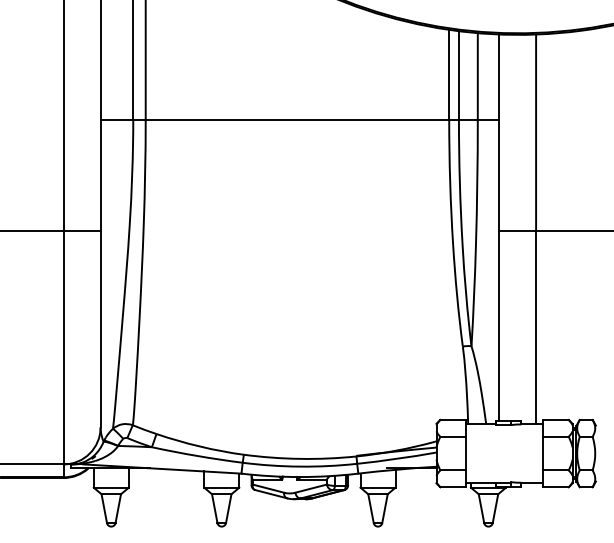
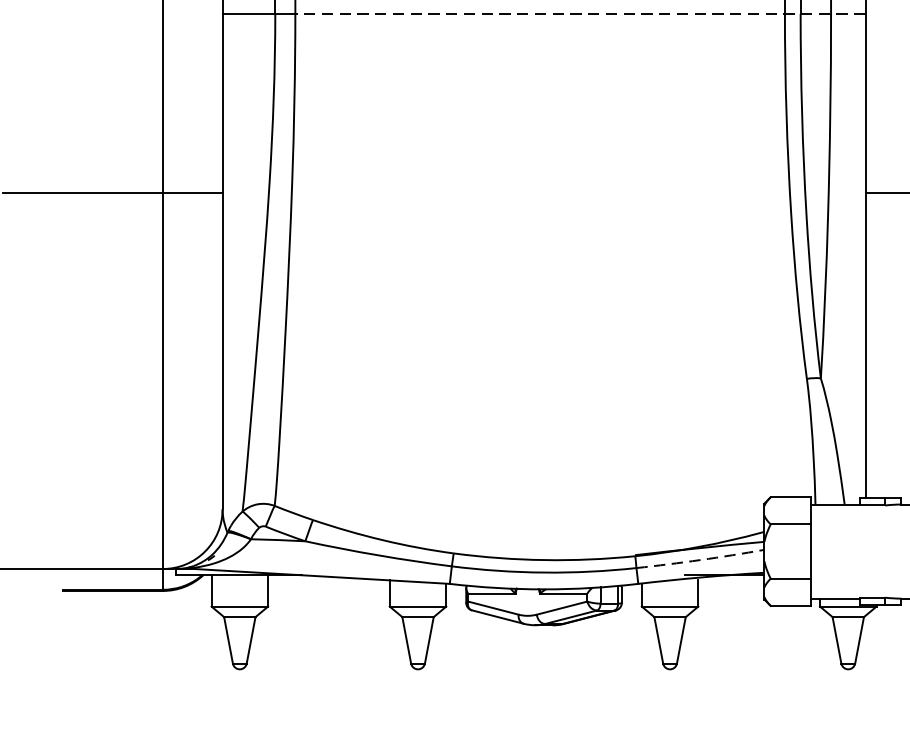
line: (322, 120) -> (580, 14), solid -> dashed
arc: (396, 458) -> (699, 559), solid -> dashed

